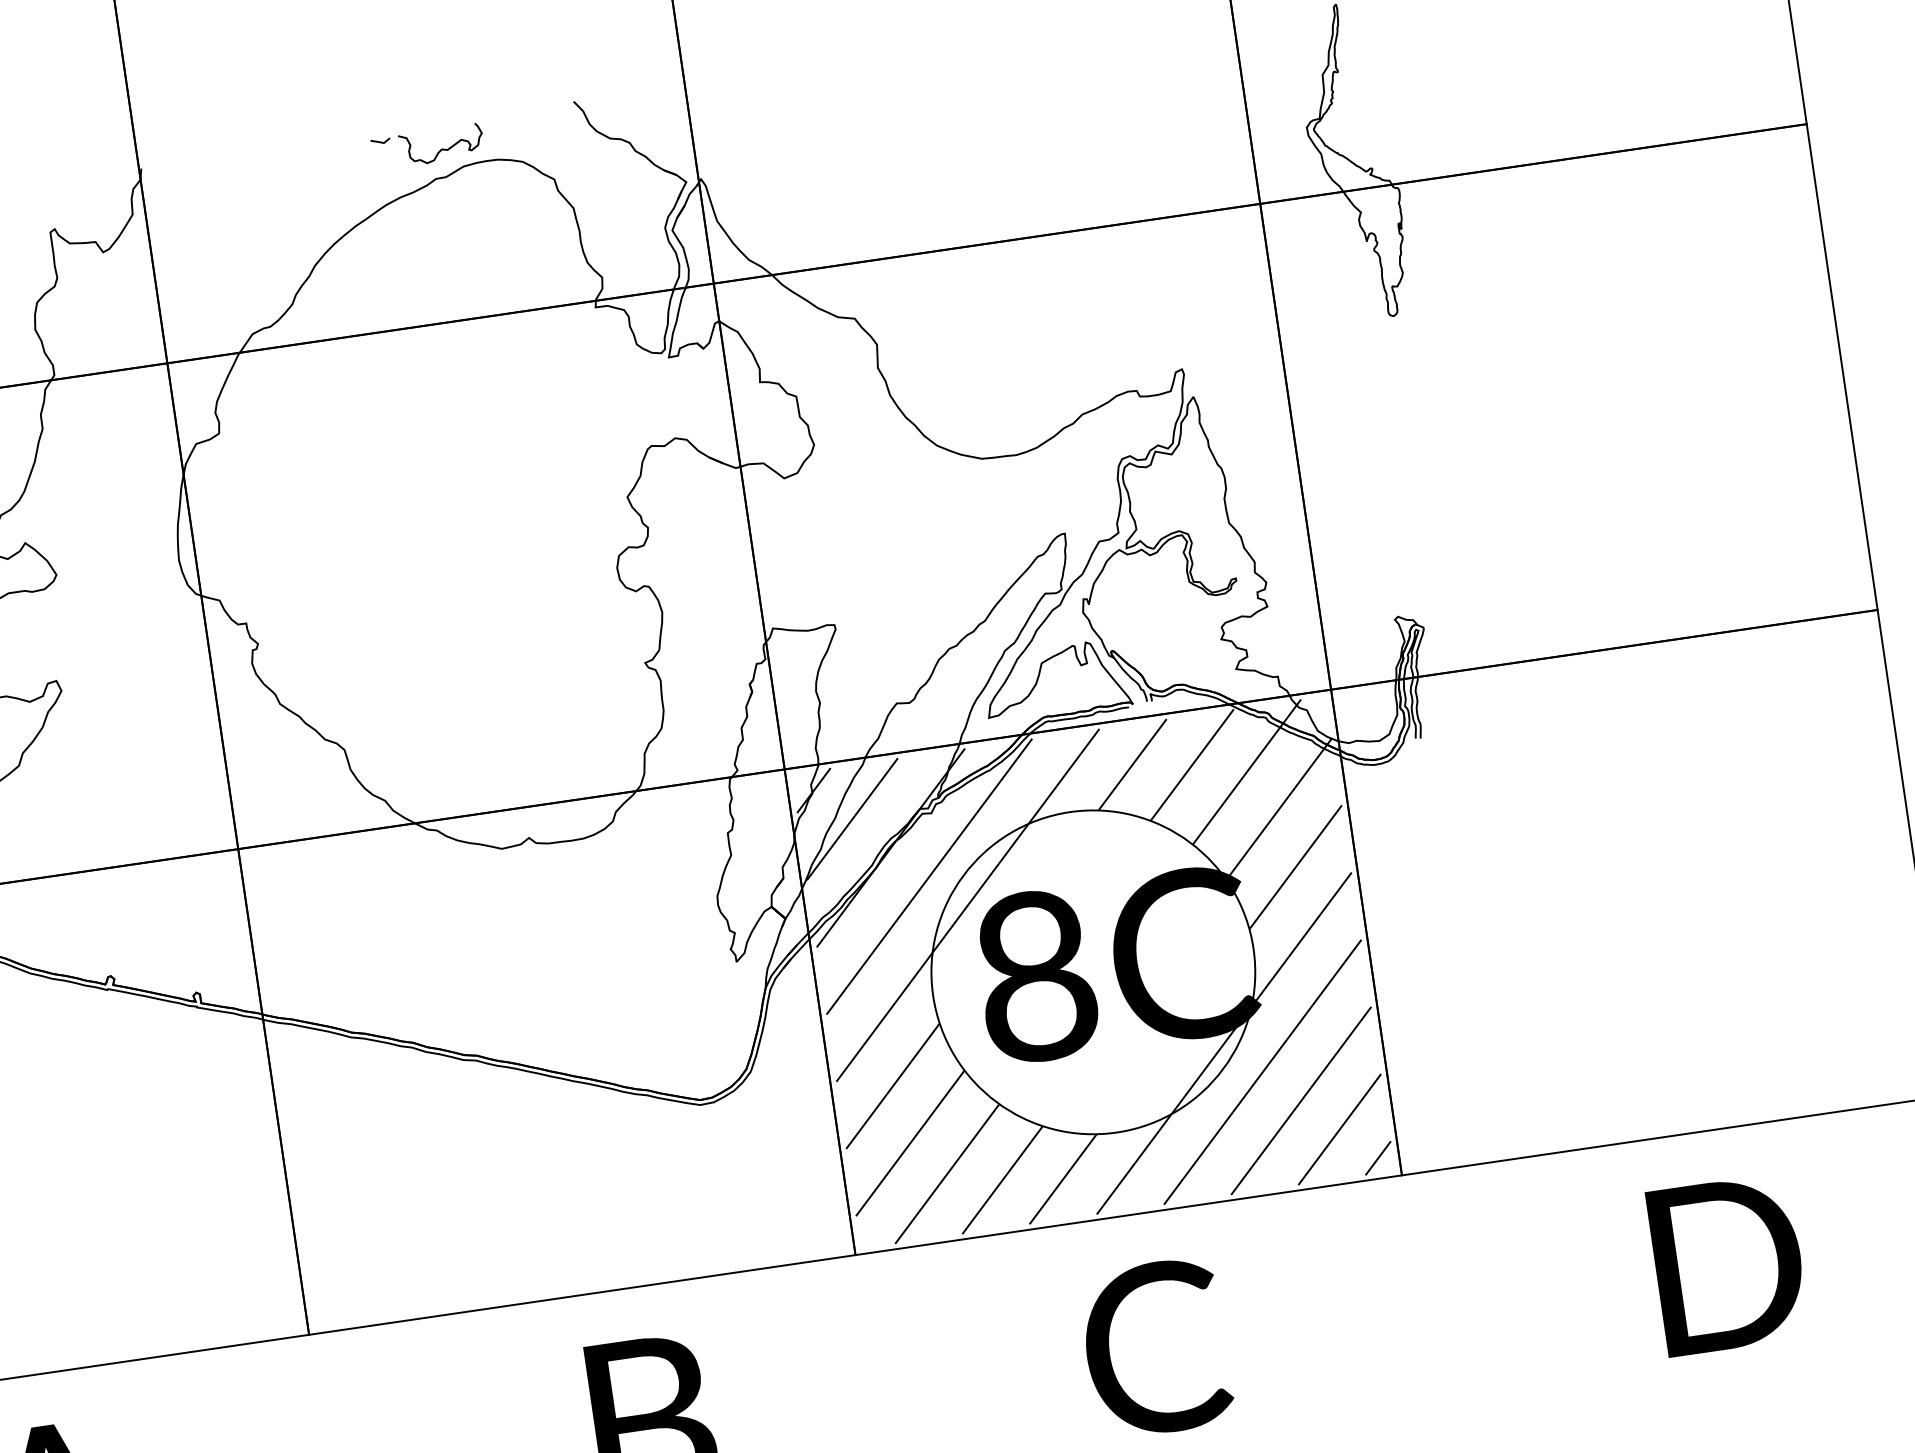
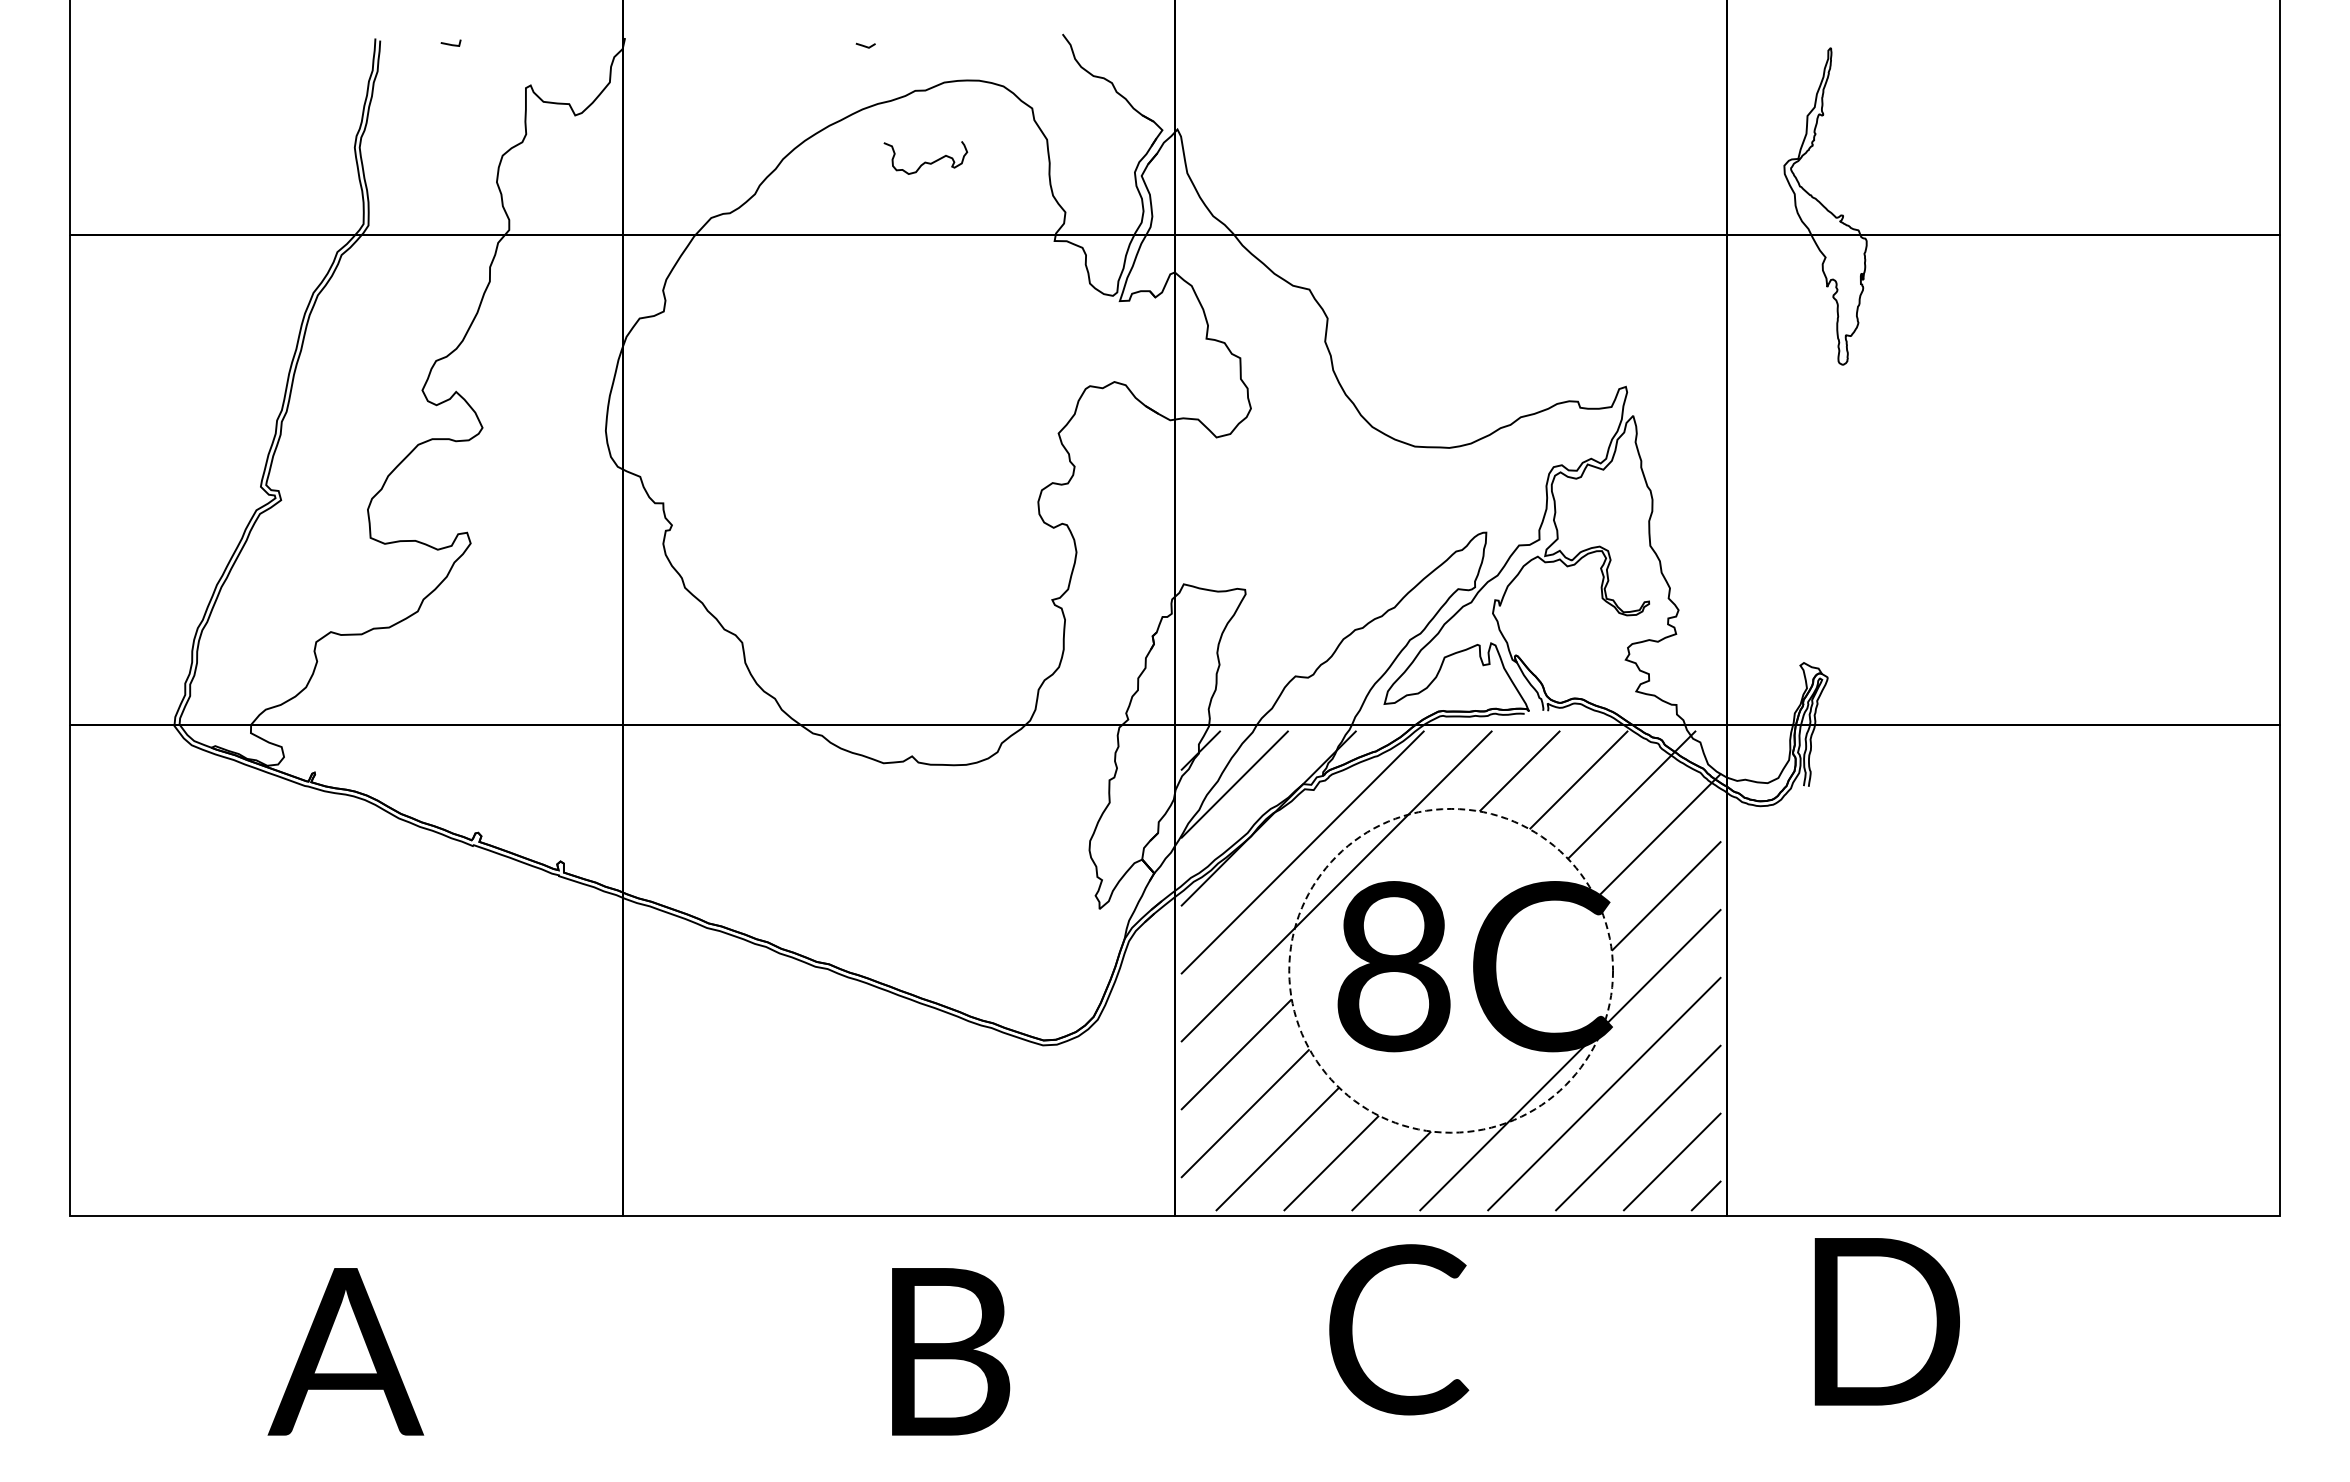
curve: (441, 148) -> (925, 161), moved
circle: (1093, 971) -> (1451, 970), solid -> dashed
text: (1727, 1264) -> (1886, 1321), moved
text: (1156, 1347) -> (1399, 1329), moved

